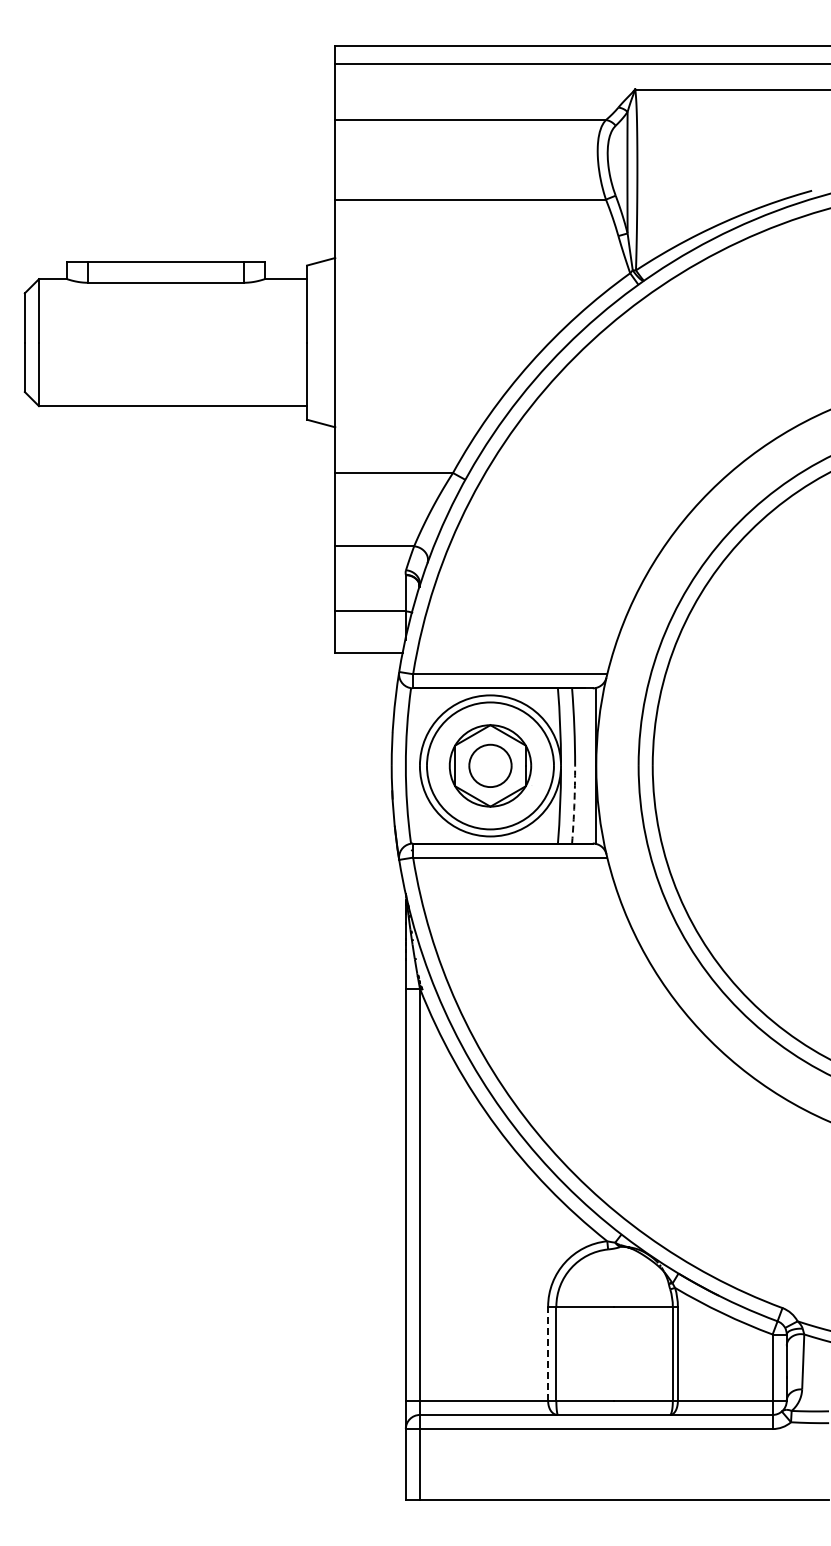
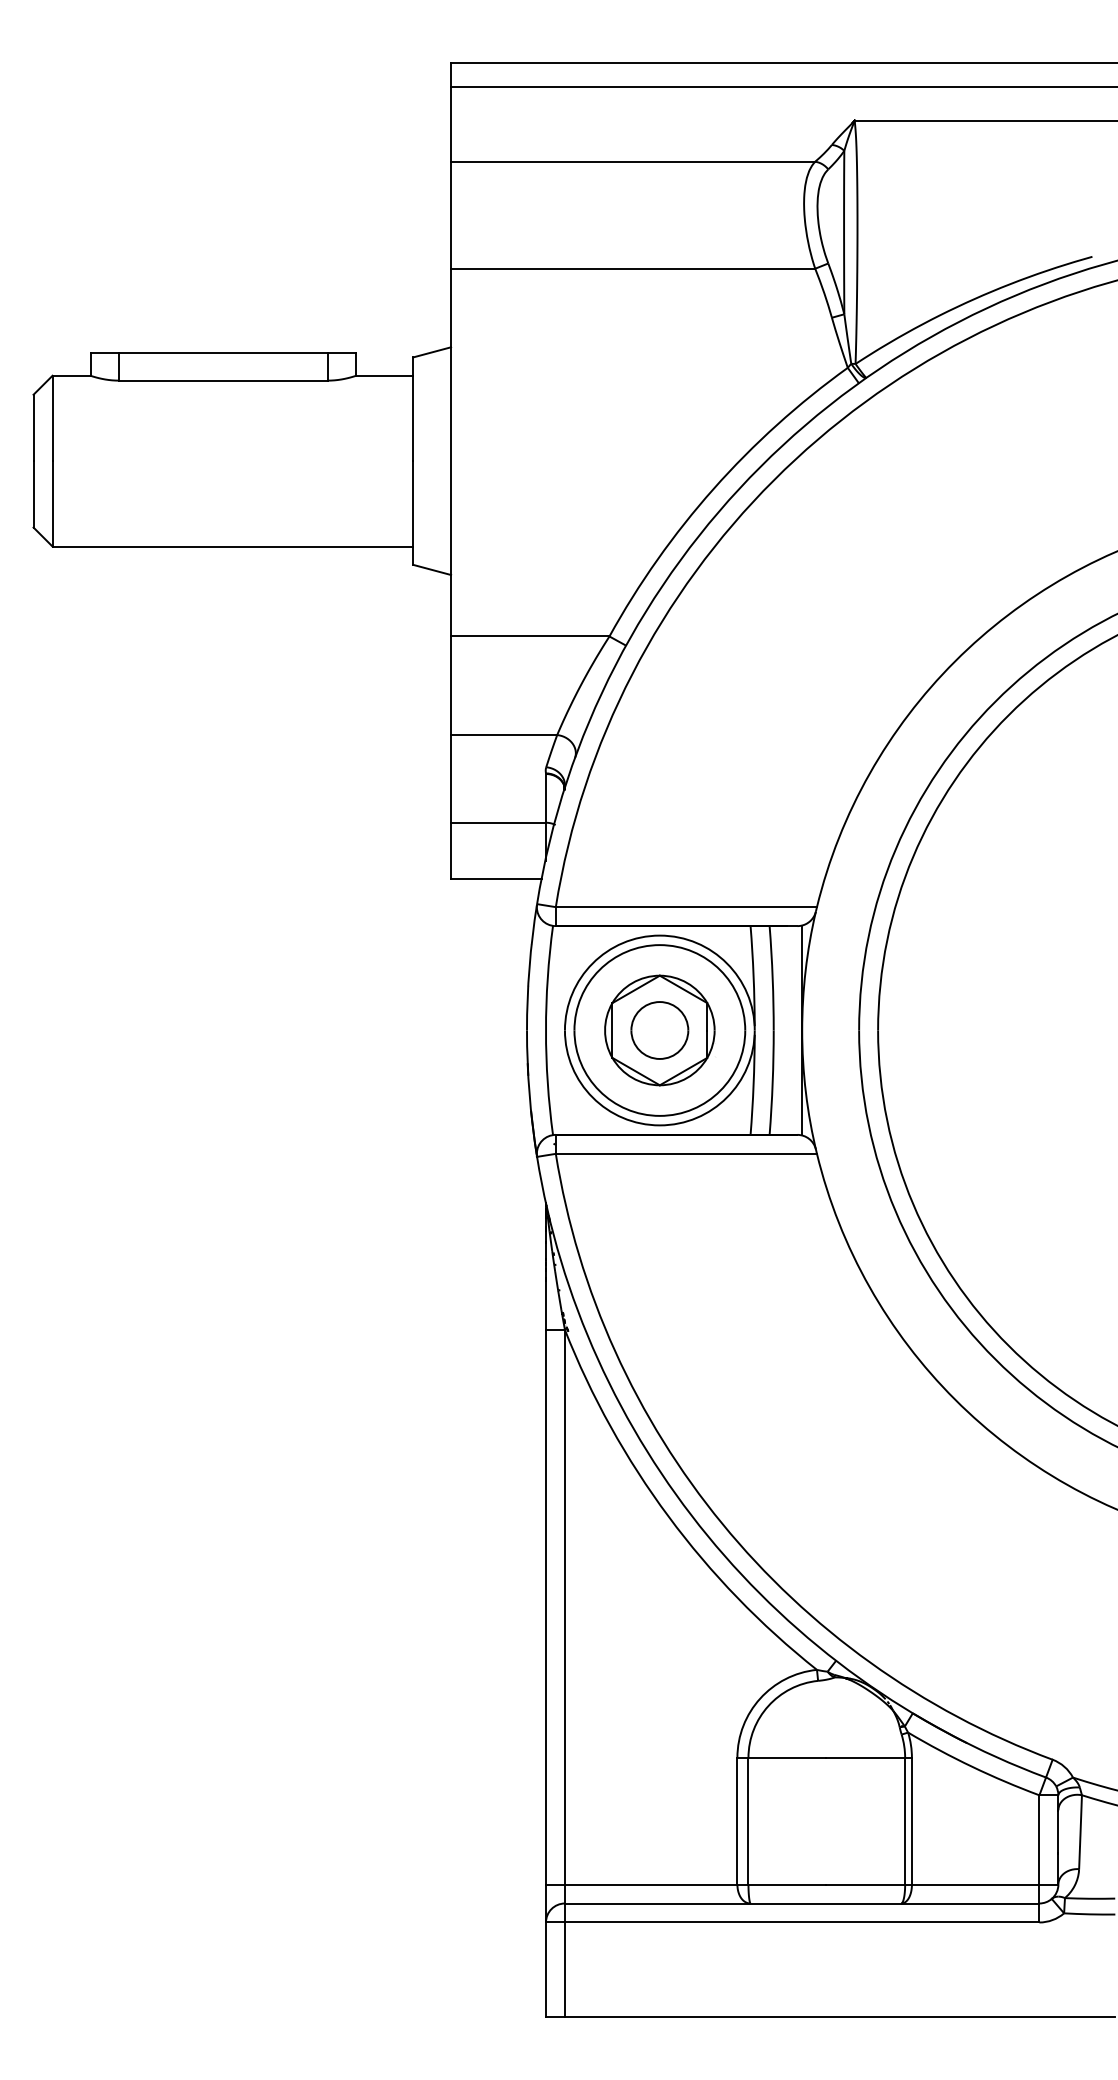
arc: (574, 804) -> (772, 1082), dashed -> solid
line: (548, 1353) -> (737, 1820), dashed -> solid

